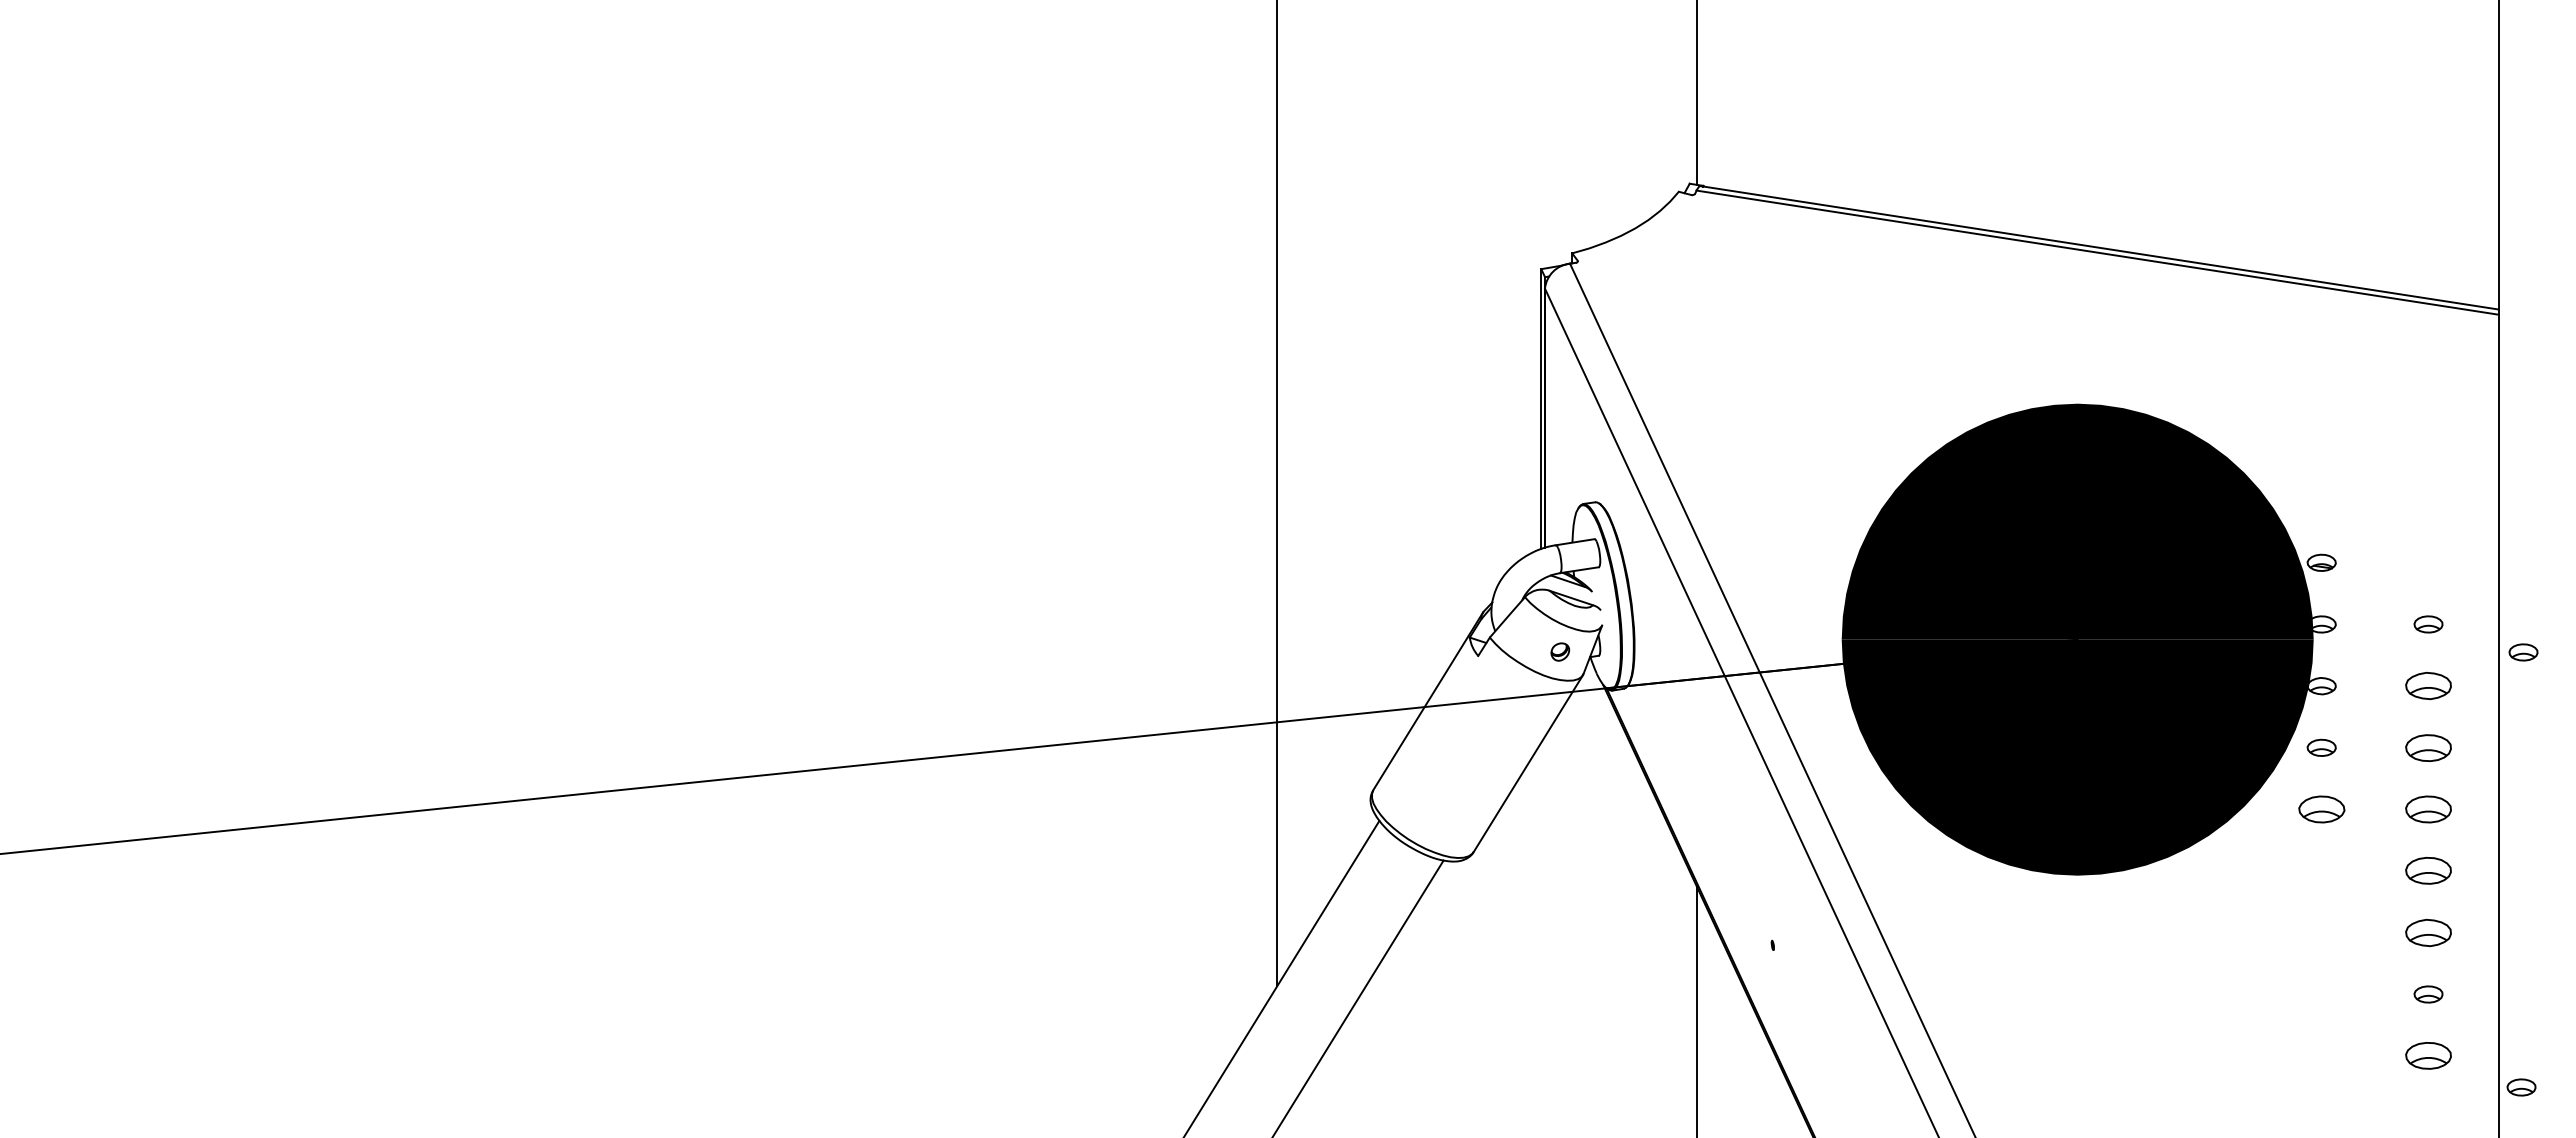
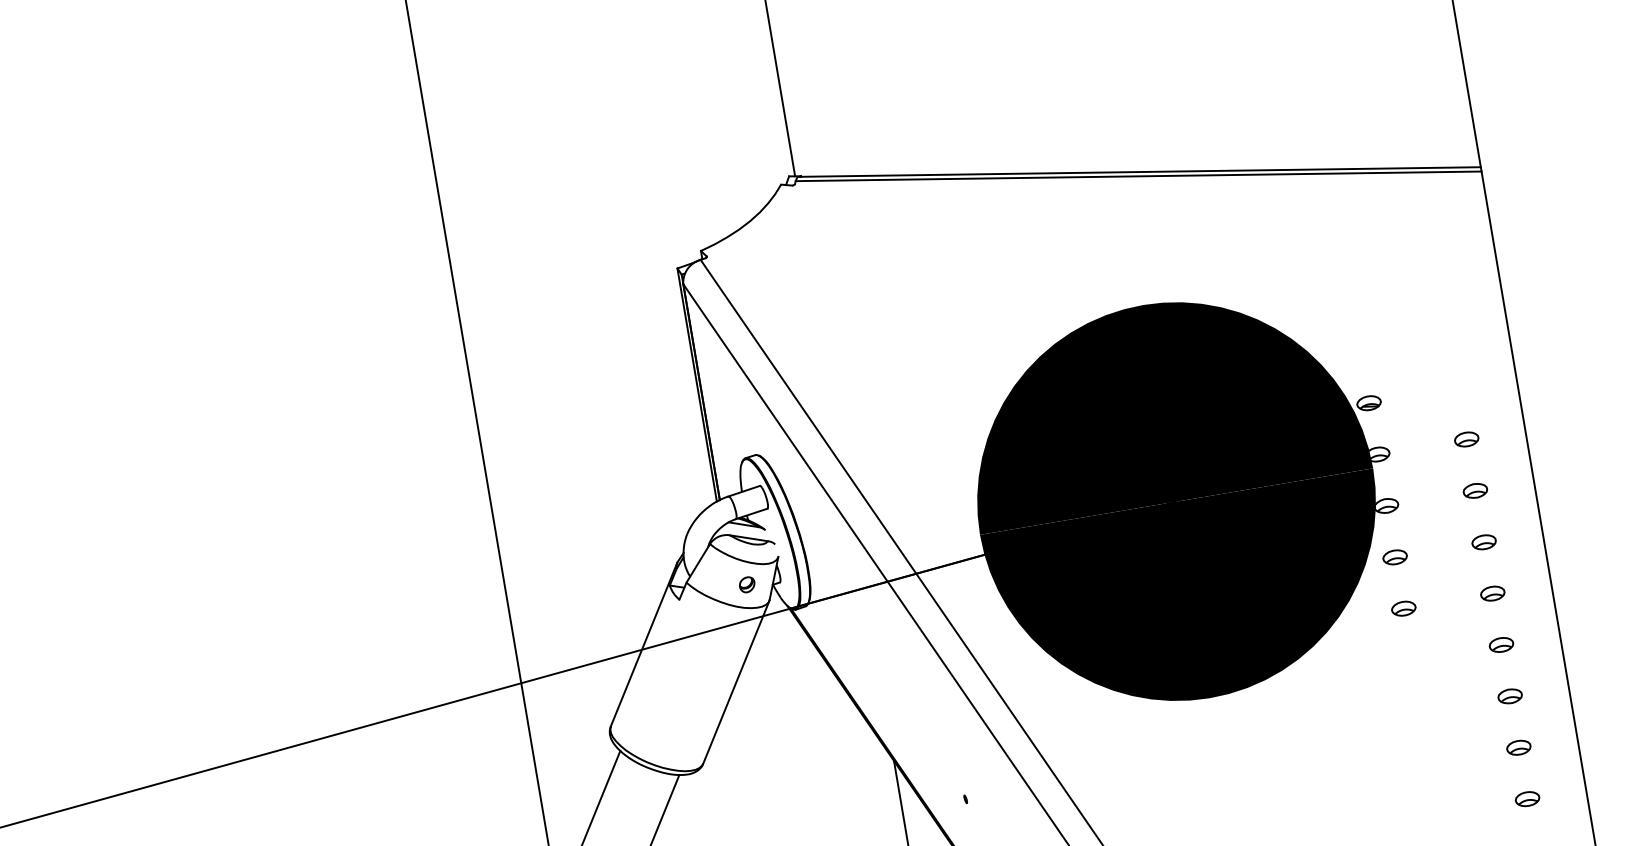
part: (2523, 652) -> (1549, 449), removed
part: (2428, 686) -> (1475, 491), size x0.62
part: (2428, 747) -> (1484, 542), size x0.62
part: (2321, 809) -> (1403, 608), size x0.62
part: (2428, 809) -> (1492, 593), size x0.62
part: (2428, 871) -> (1501, 645), size x0.62
part: (2428, 932) -> (1510, 696), size x0.62
part: (2428, 1056) -> (1527, 799), size x0.62
part: (2521, 1087) -> (1609, 812), removed

